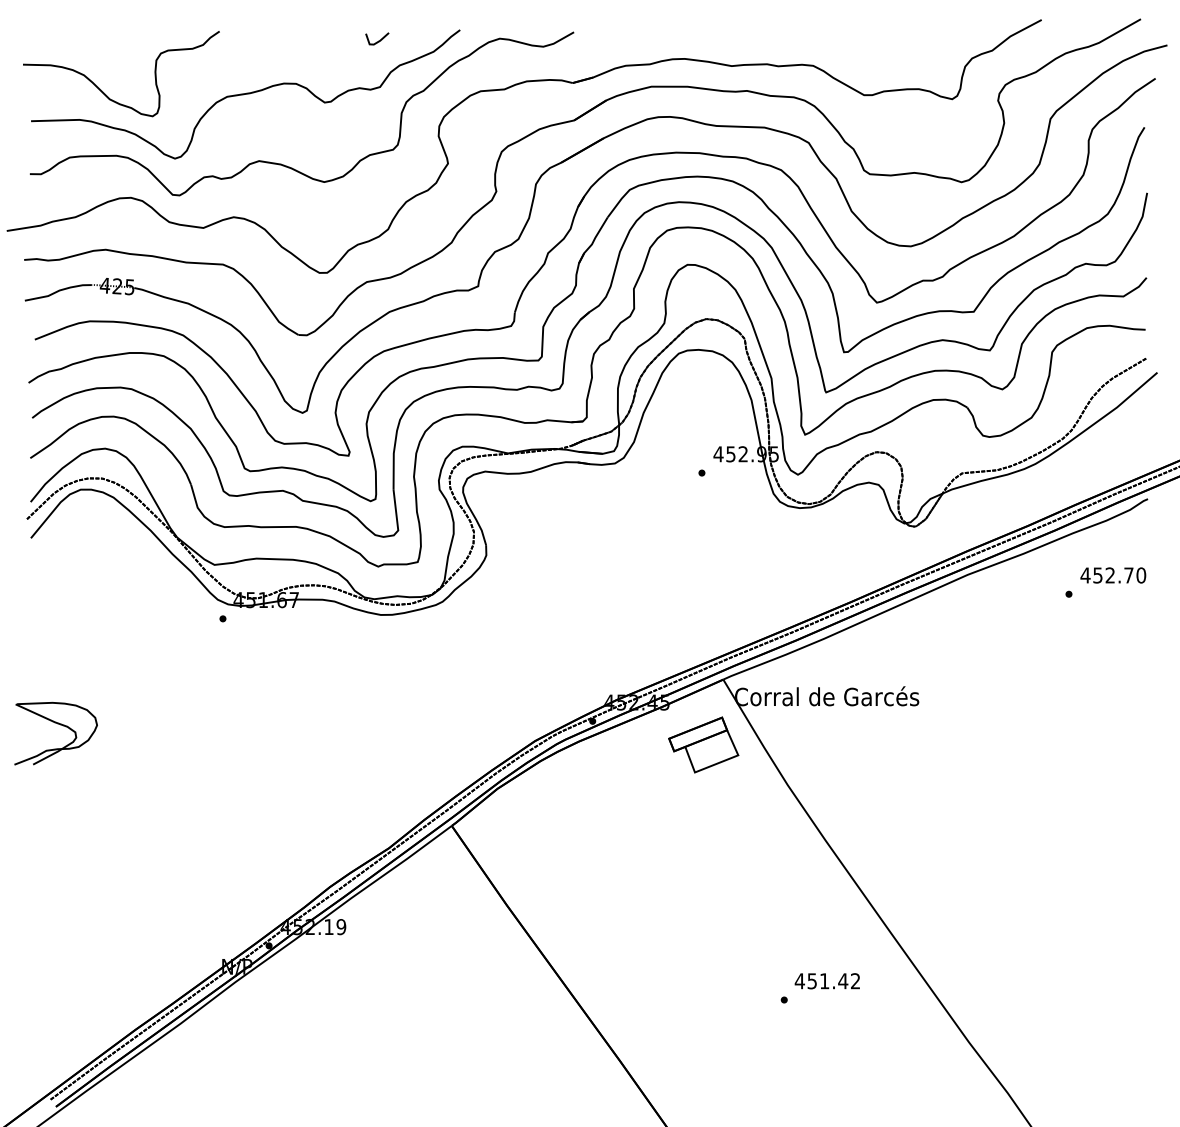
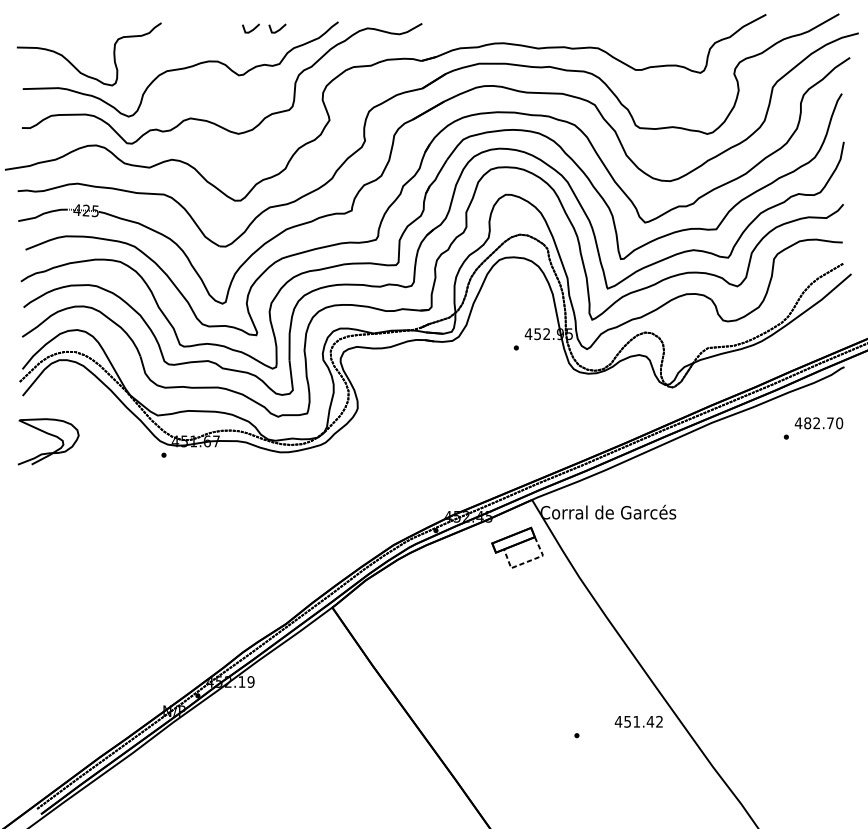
line: (342, 40) -> (251, 29), added
text: (1097, 575) -> (807, 423), 452.70 -> 482.70
part: (57, 724) -> (49, 435), moved
line: (716, 764) -> (527, 562), solid -> dashed
text: (826, 981) -> (638, 722), moved

